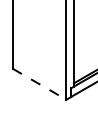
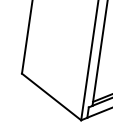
line: (39, 84) -> (51, 97), dashed -> solid

